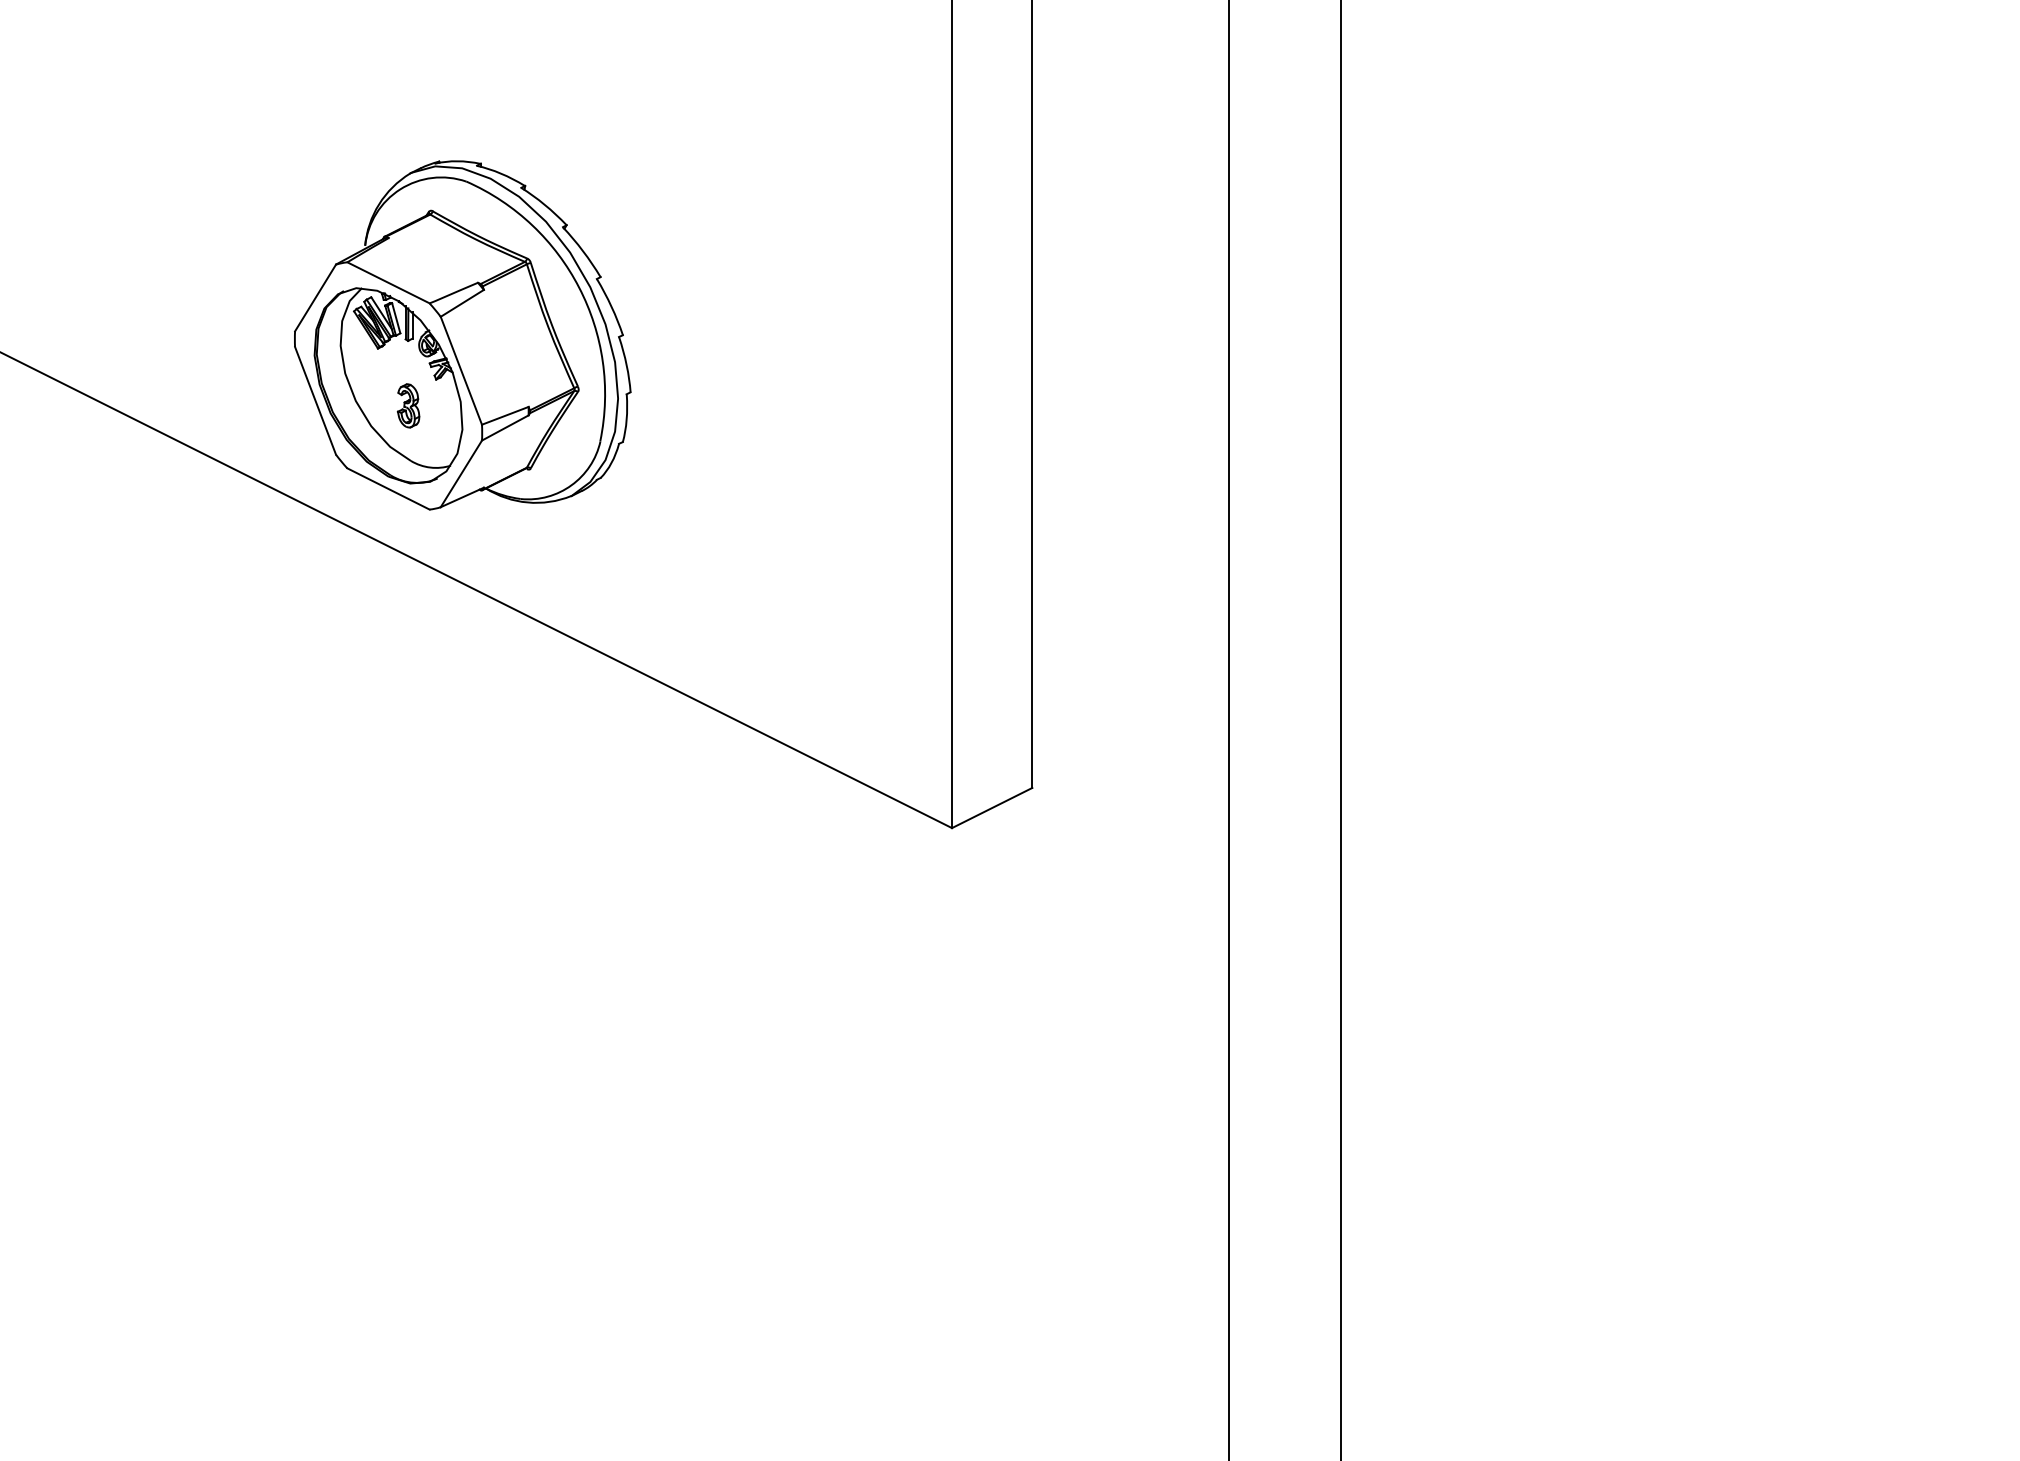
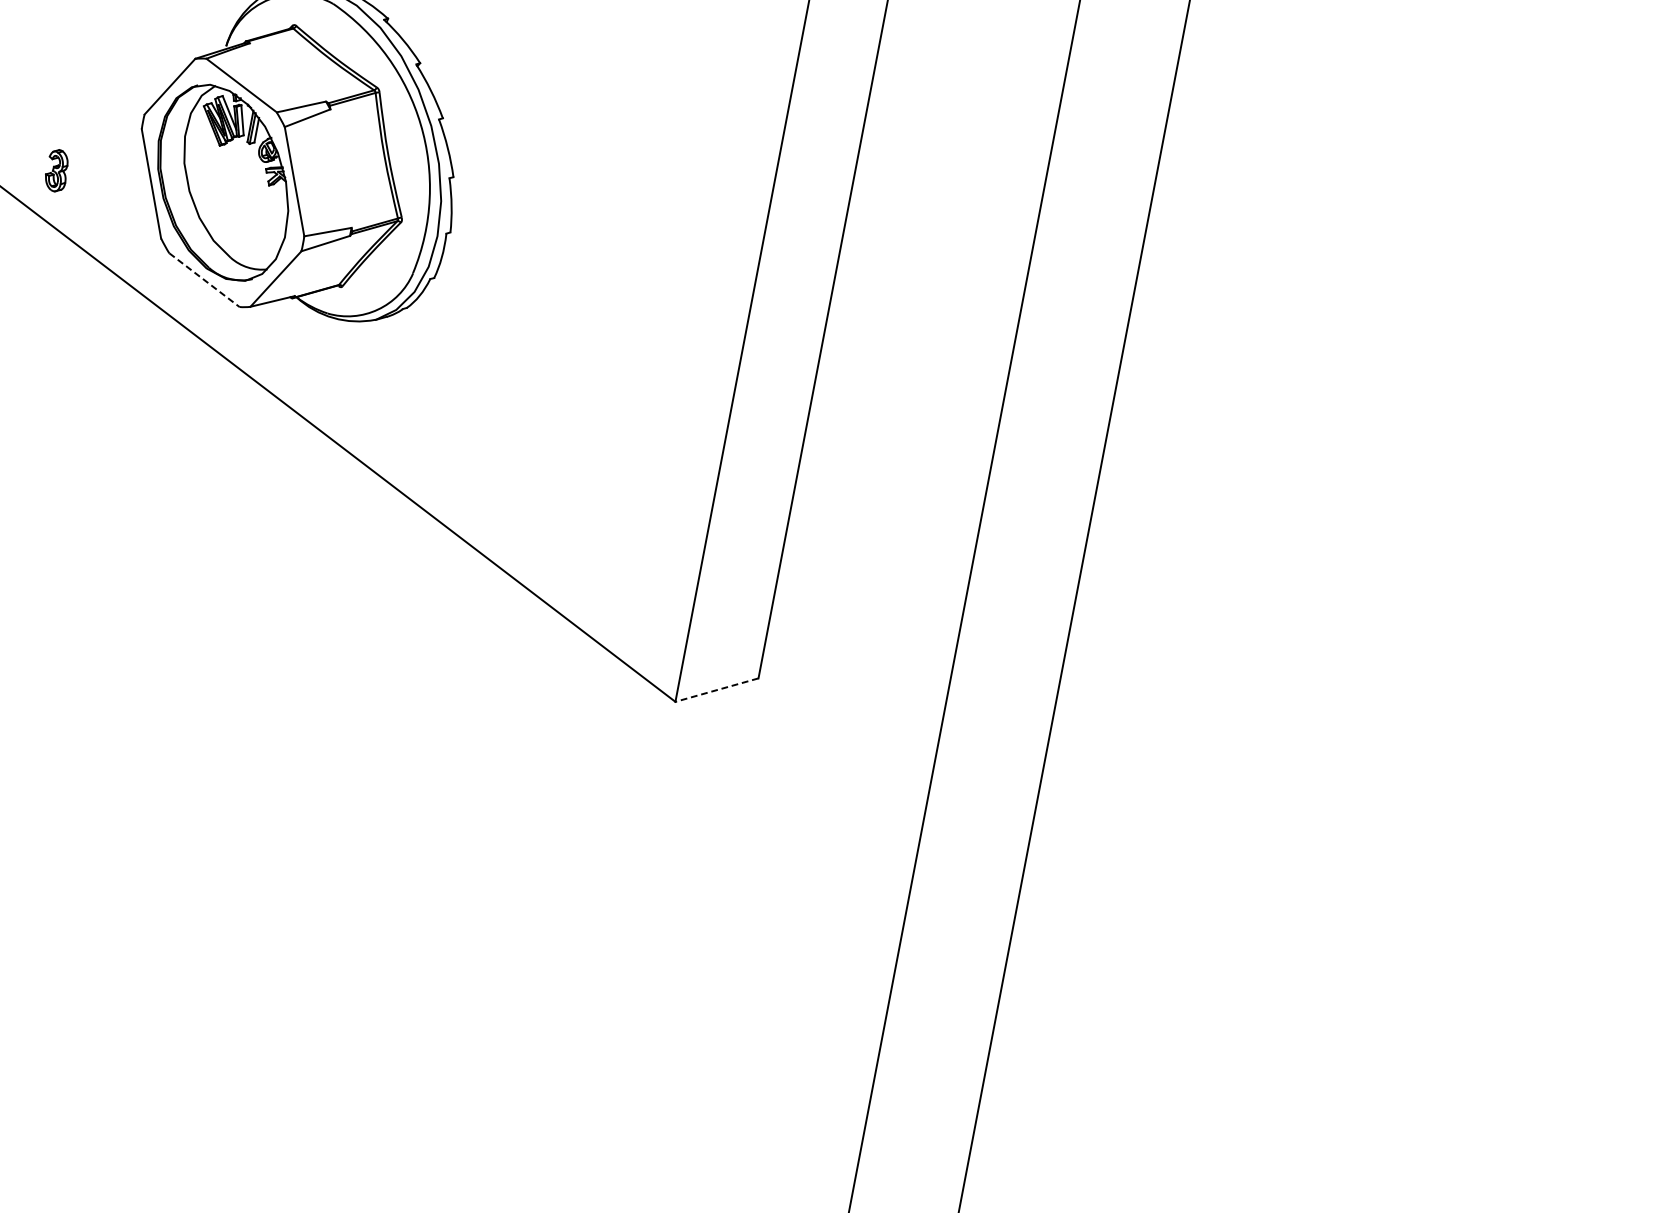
part: (408, 405) -> (57, 170), moved
line: (388, 489) -> (204, 280), solid -> dashed
line: (992, 808) -> (717, 690), solid -> dashed

